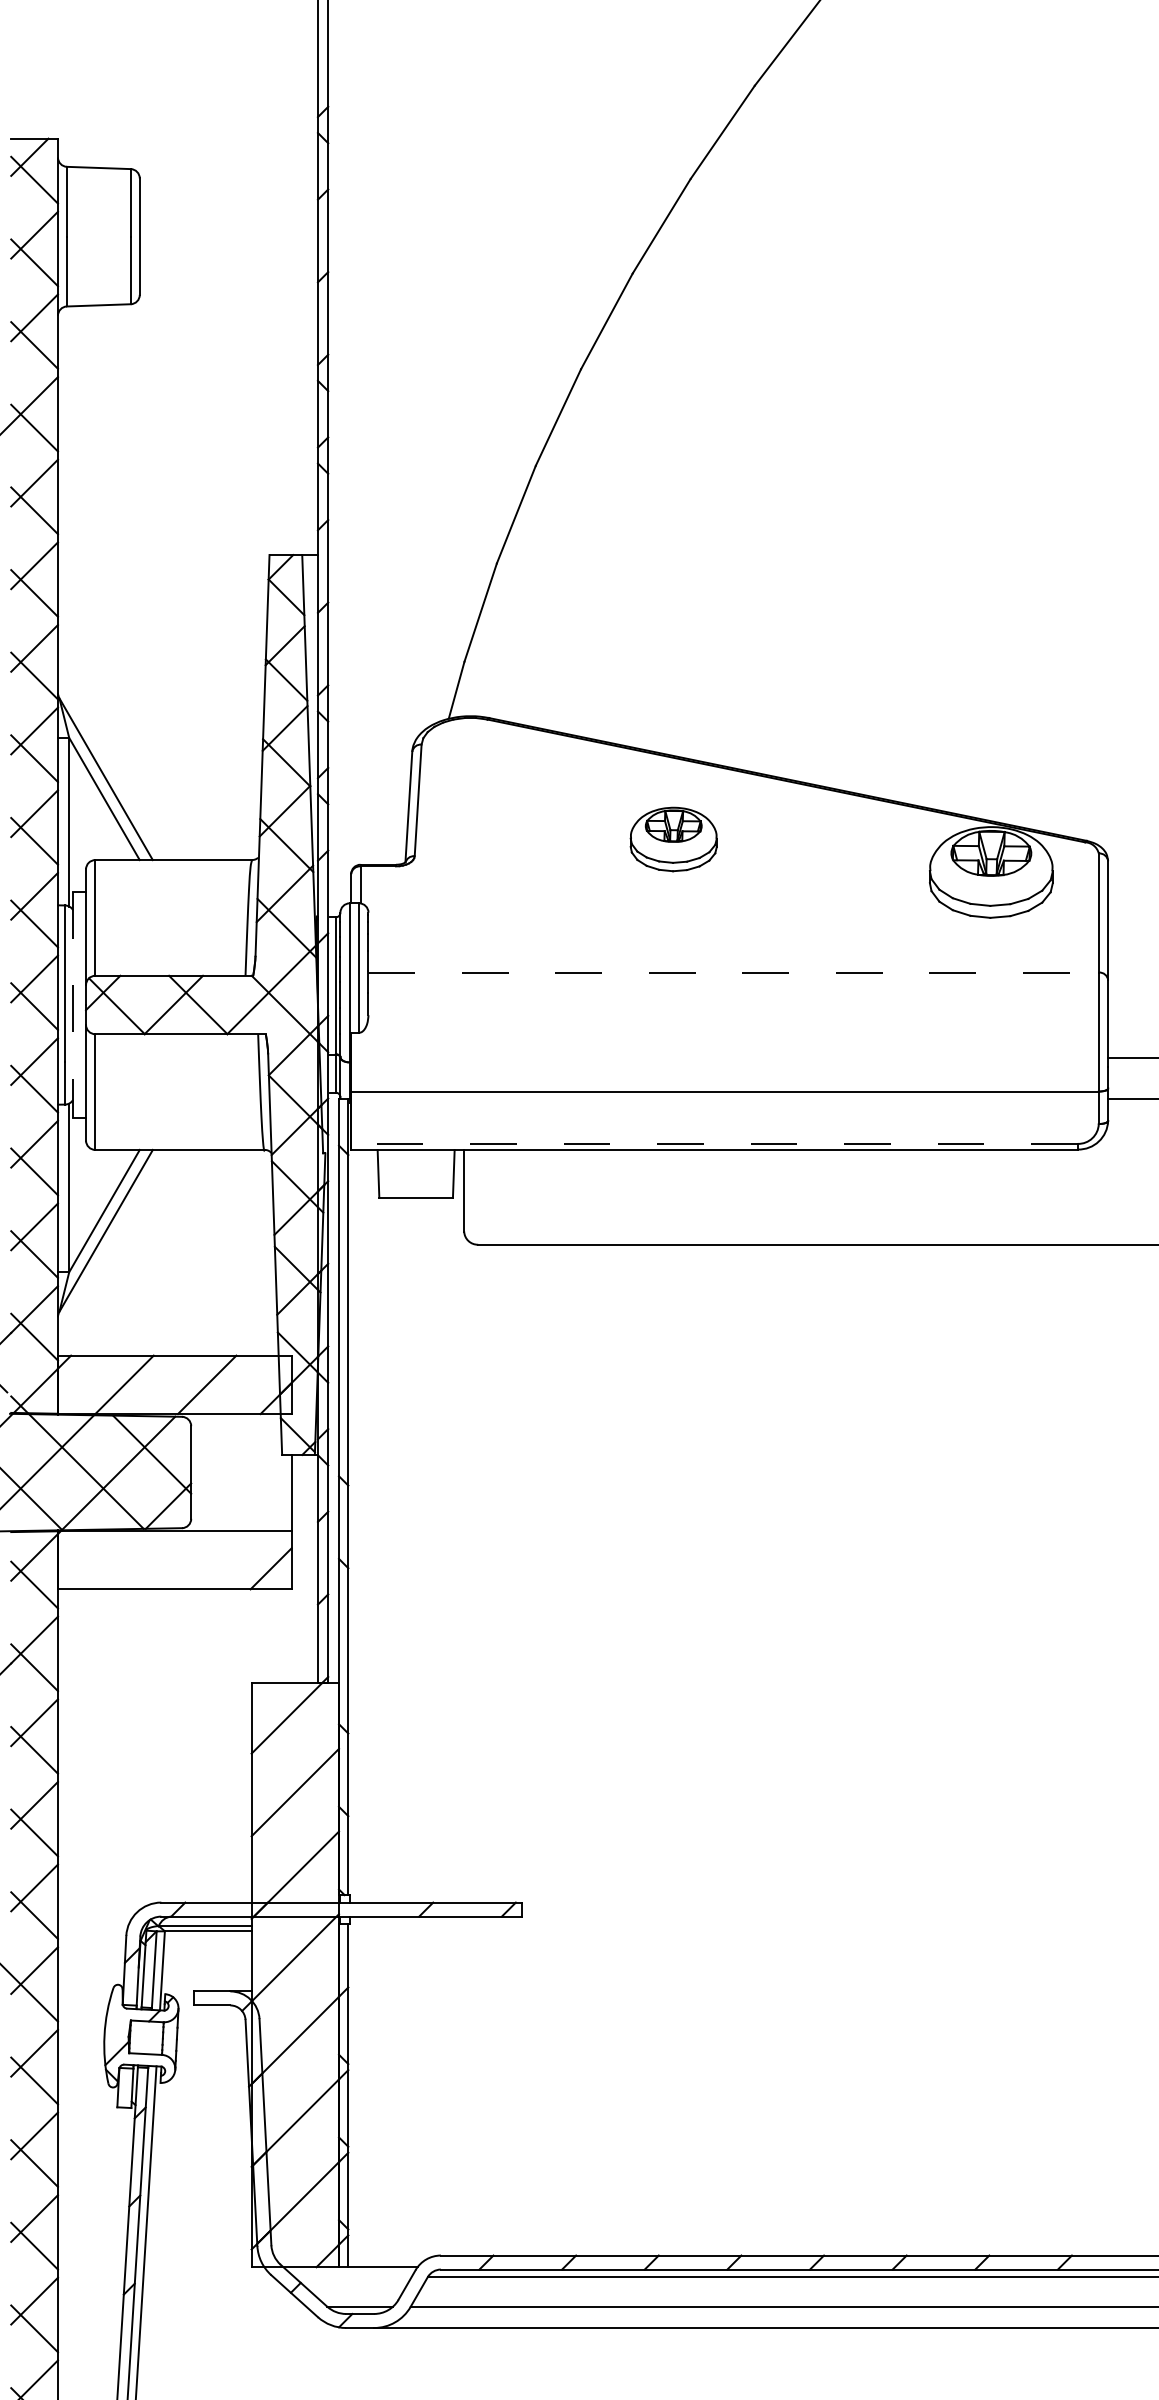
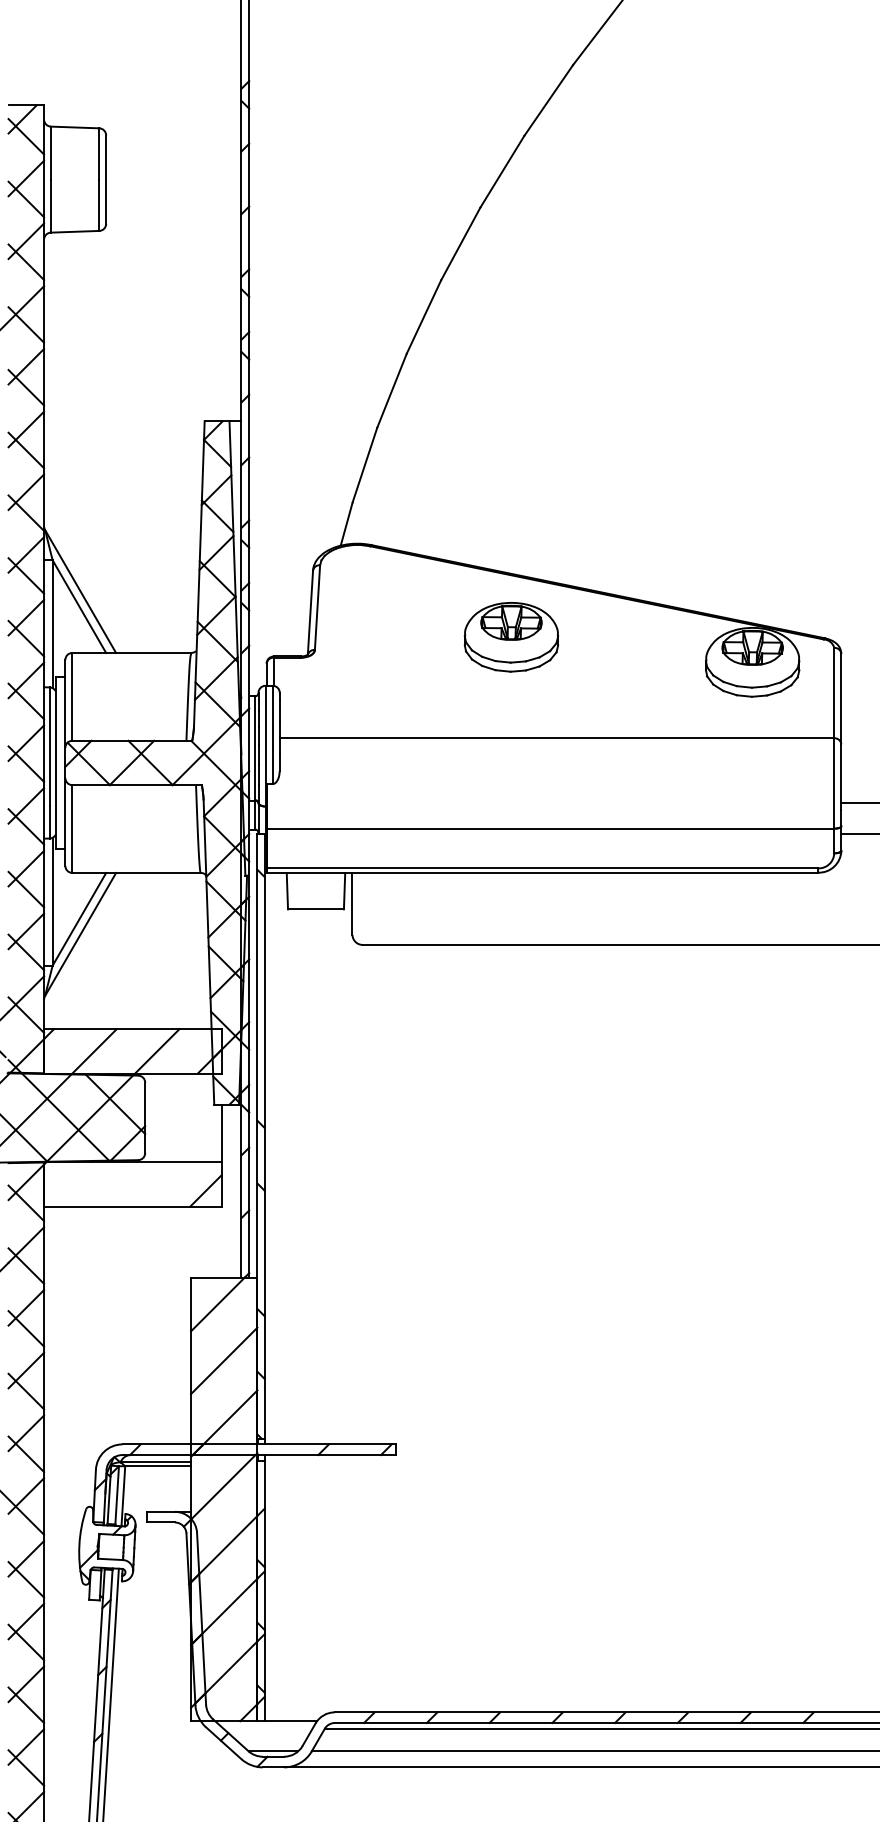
part: (673, 839) -> (511, 637), size x1.43
line: (734, 972) -> (557, 738), dashed -> solid
line: (73, 1005) -> (55, 763), dashed -> solid
line: (713, 1143) -> (541, 868), dashed -> solid

